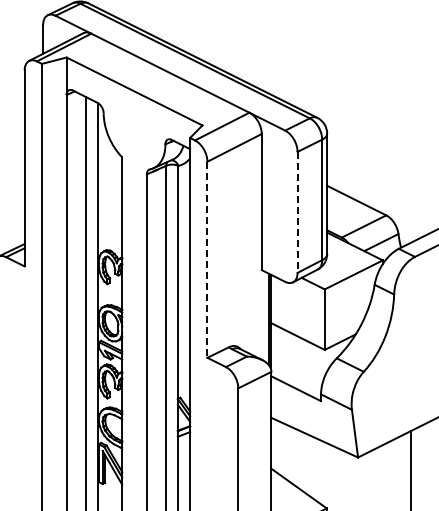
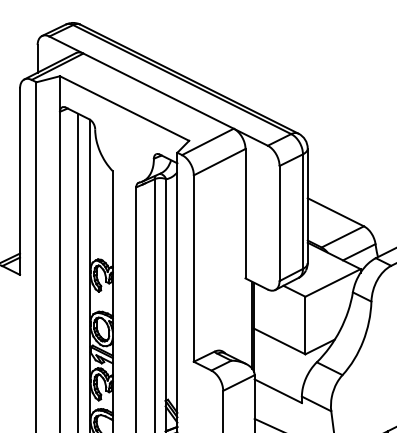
line: (297, 212) -> (279, 223), dashed -> solid
line: (207, 260) -> (193, 269), dashed -> solid

